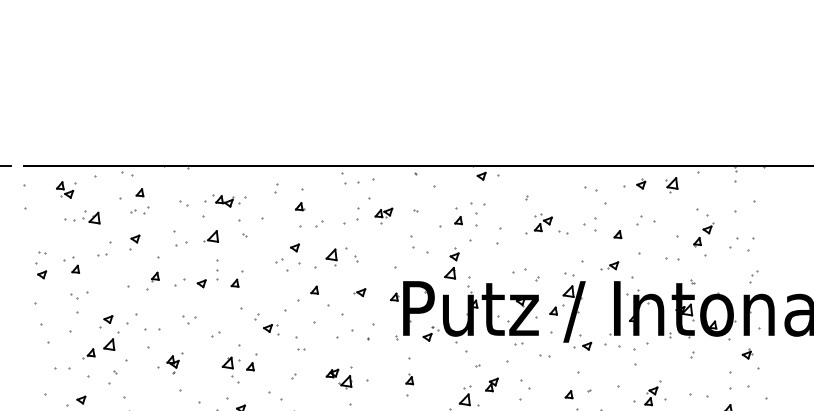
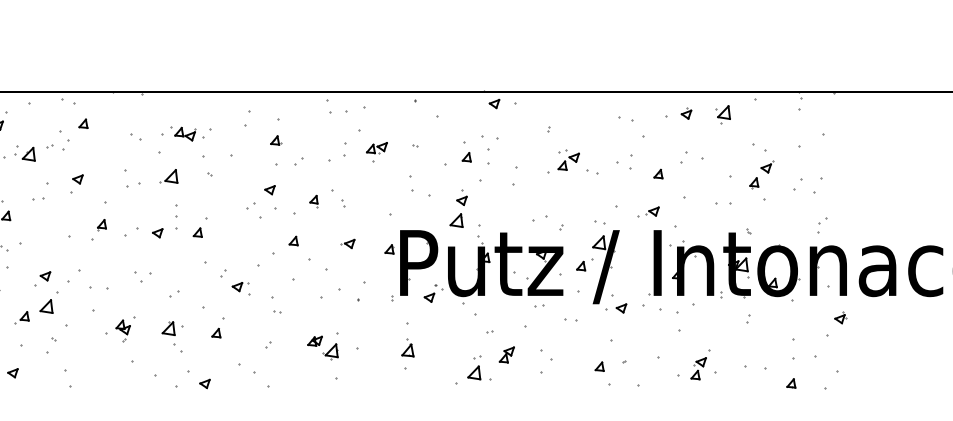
part: (276, 188) -> (247, 118), size x1.6
part: (139, 210) -> (57, 145), moved
part: (331, 257) -> (313, 201), size x0.6
part: (747, 353) -> (840, 317), moved
part: (230, 369) -> (171, 336), moved
part: (409, 379) -> (407, 348), size x1.4

